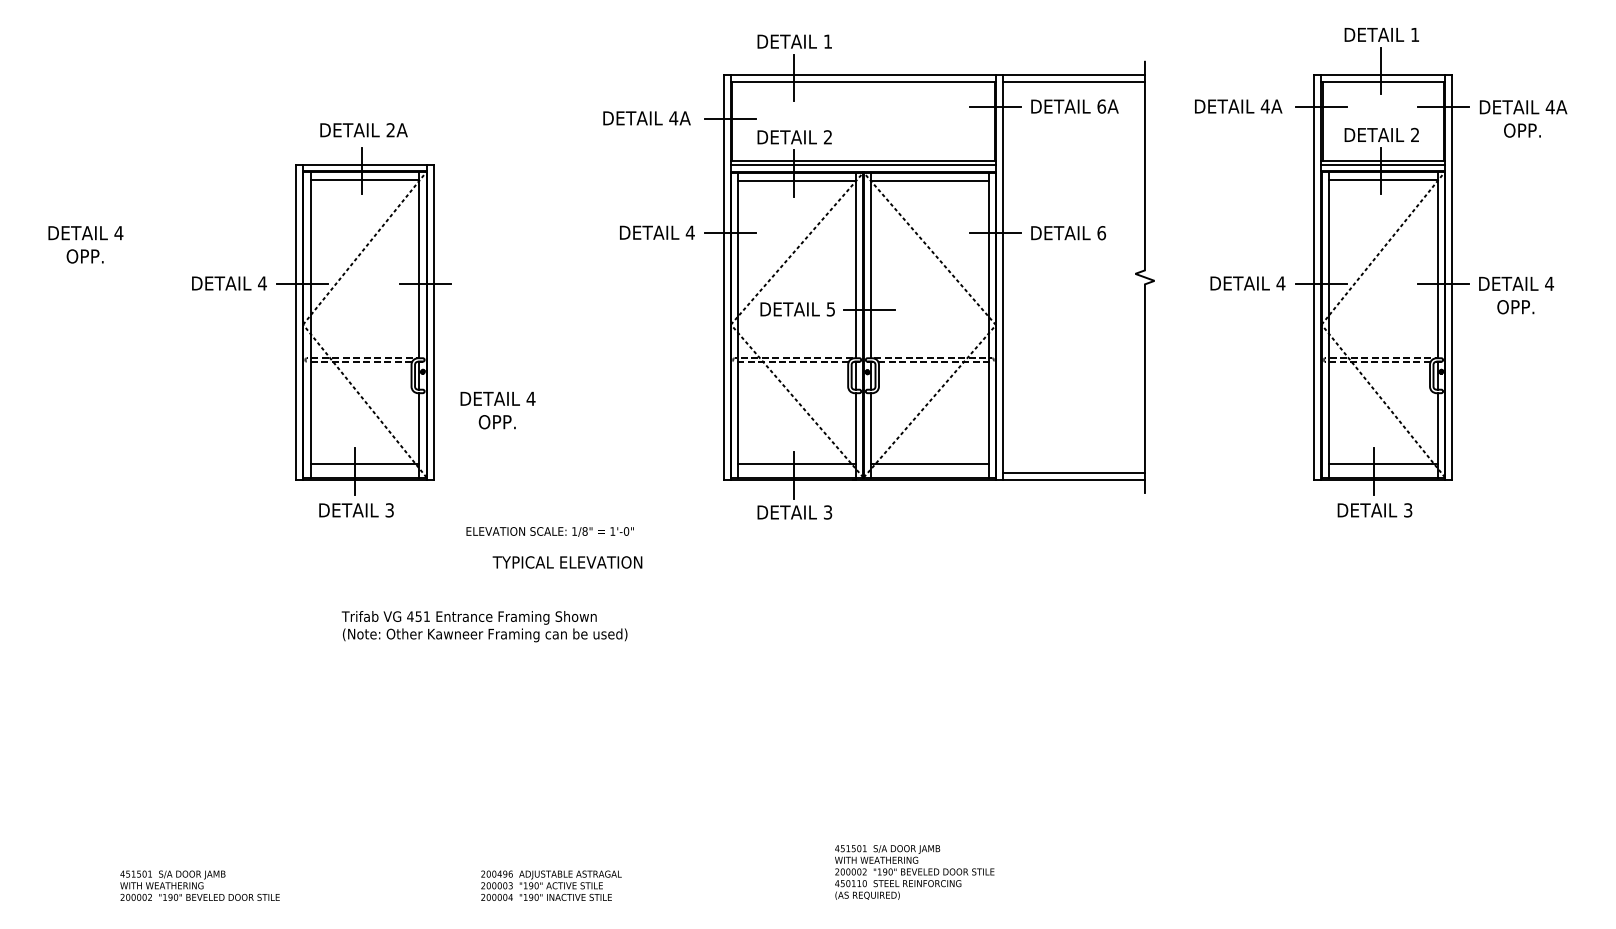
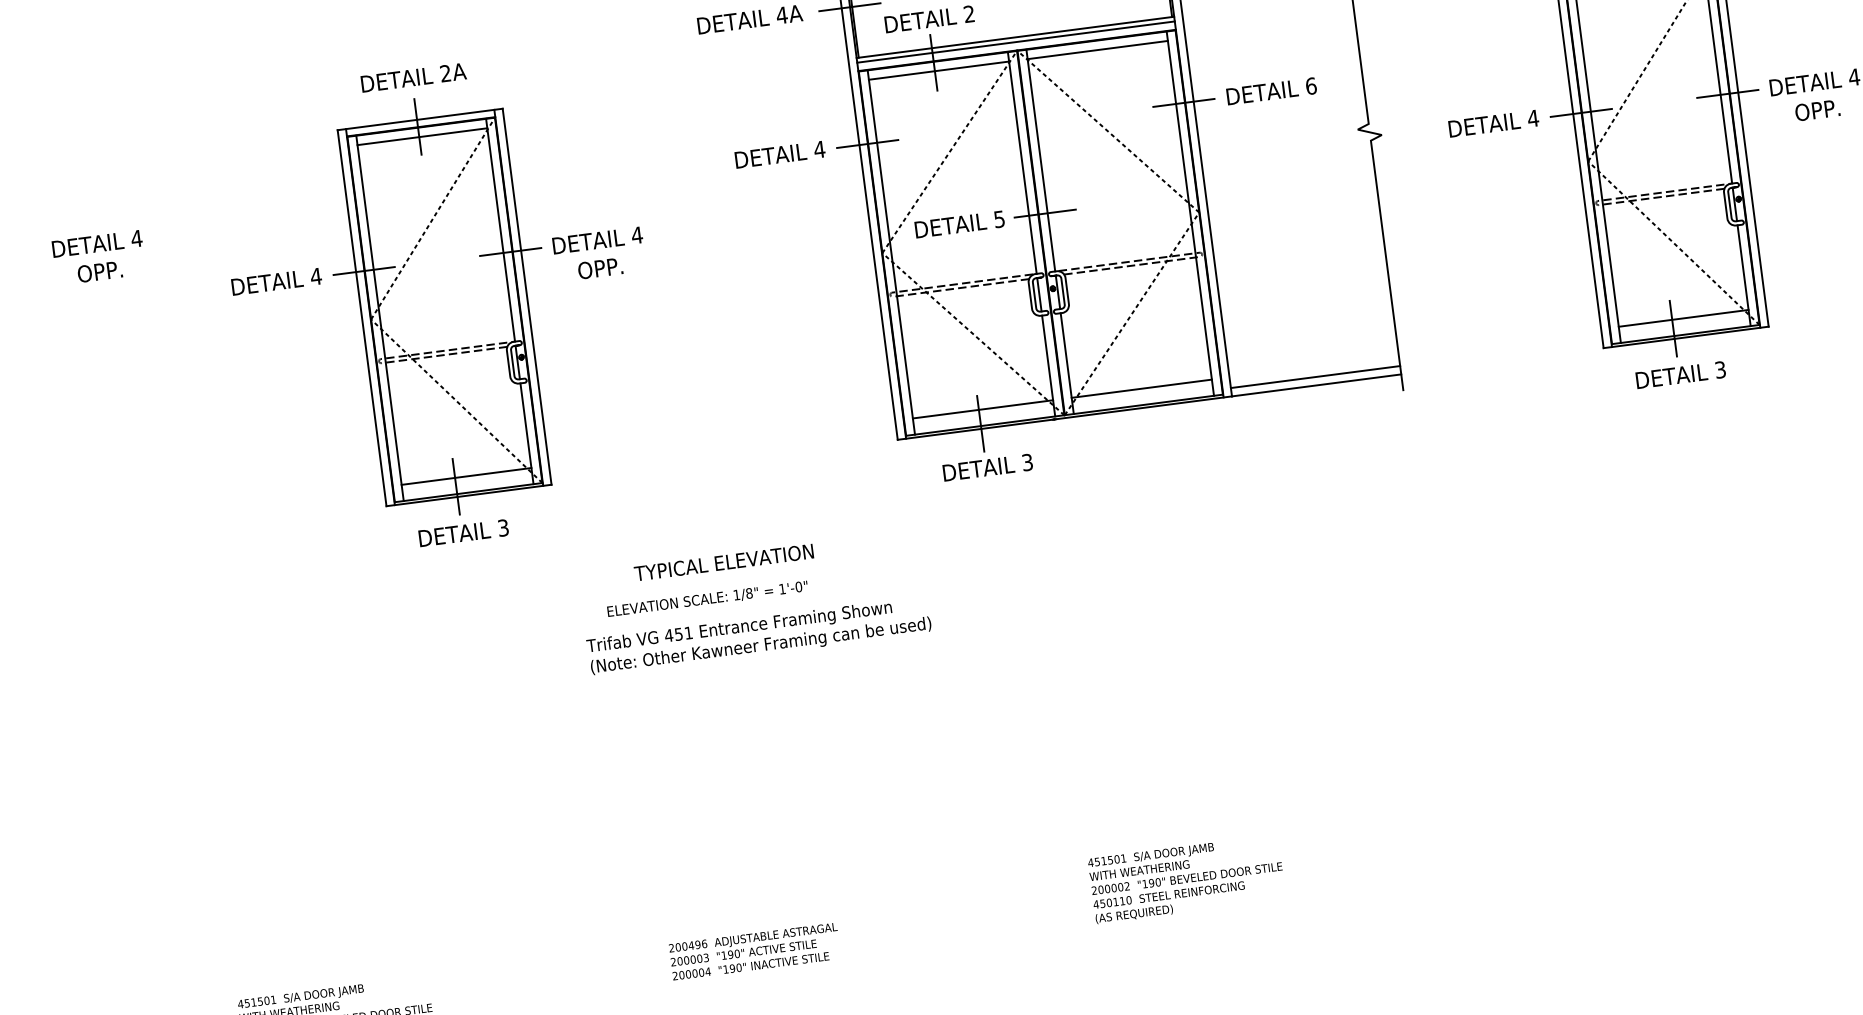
text: (497, 410) -> (598, 254), moved
text: (549, 531) -> (706, 598), moved
text: (484, 626) -> (759, 635), moved

